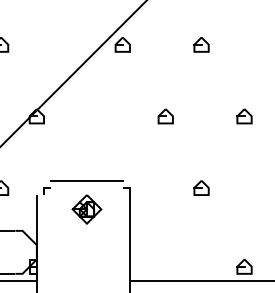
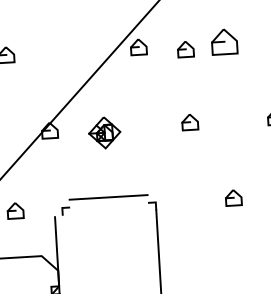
part: (201, 44) -> (224, 41), size x1.6
part: (165, 49) -> (185, 49), added
part: (86, 209) -> (104, 132), moved

